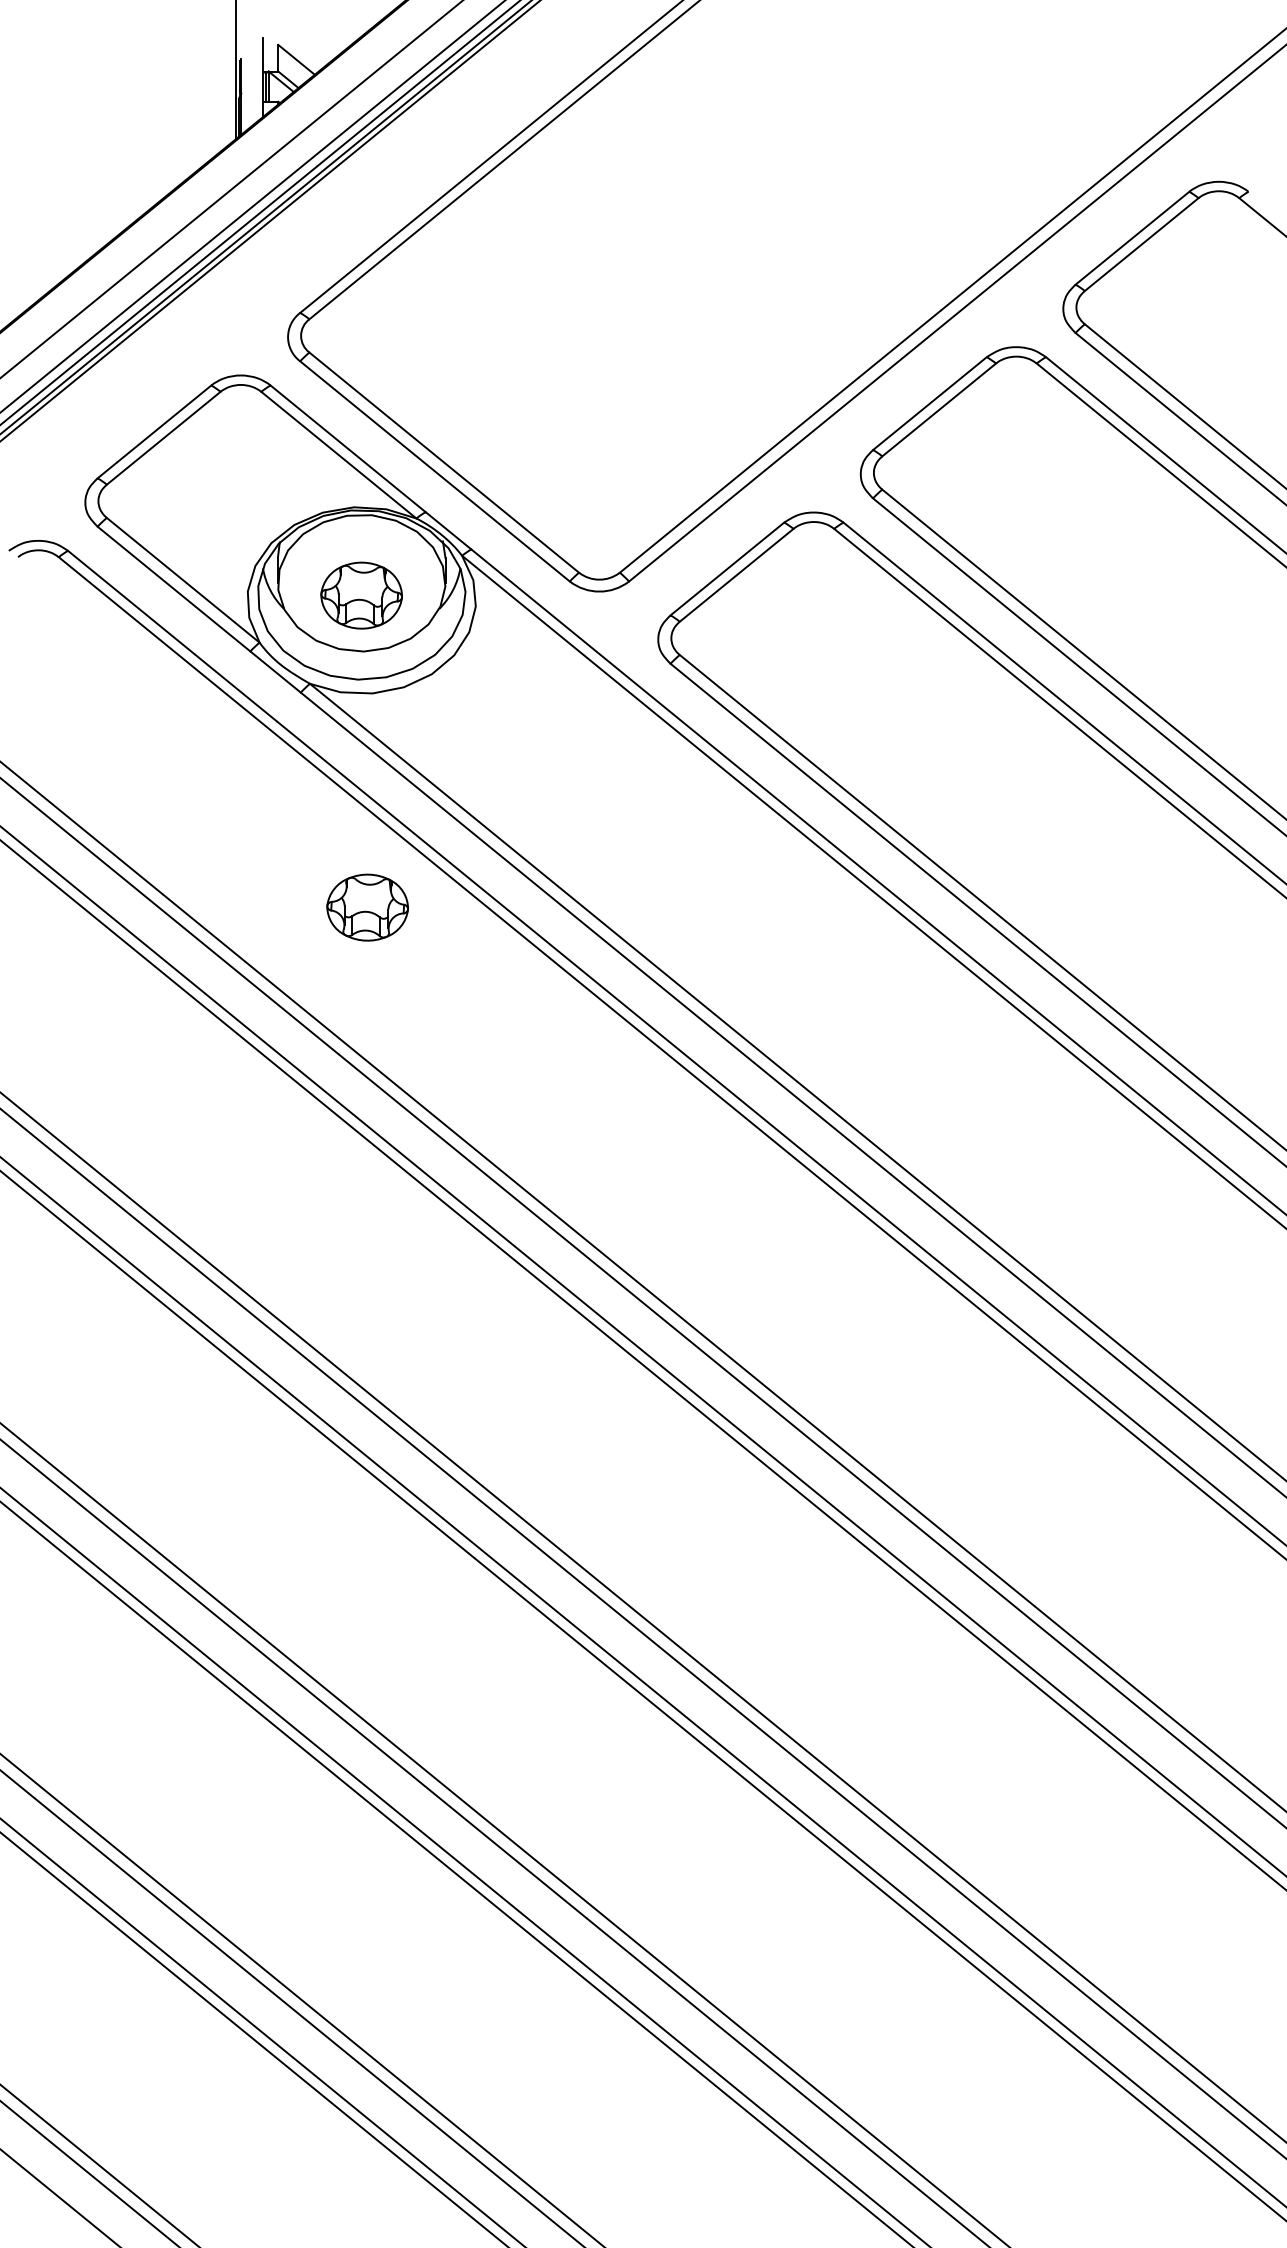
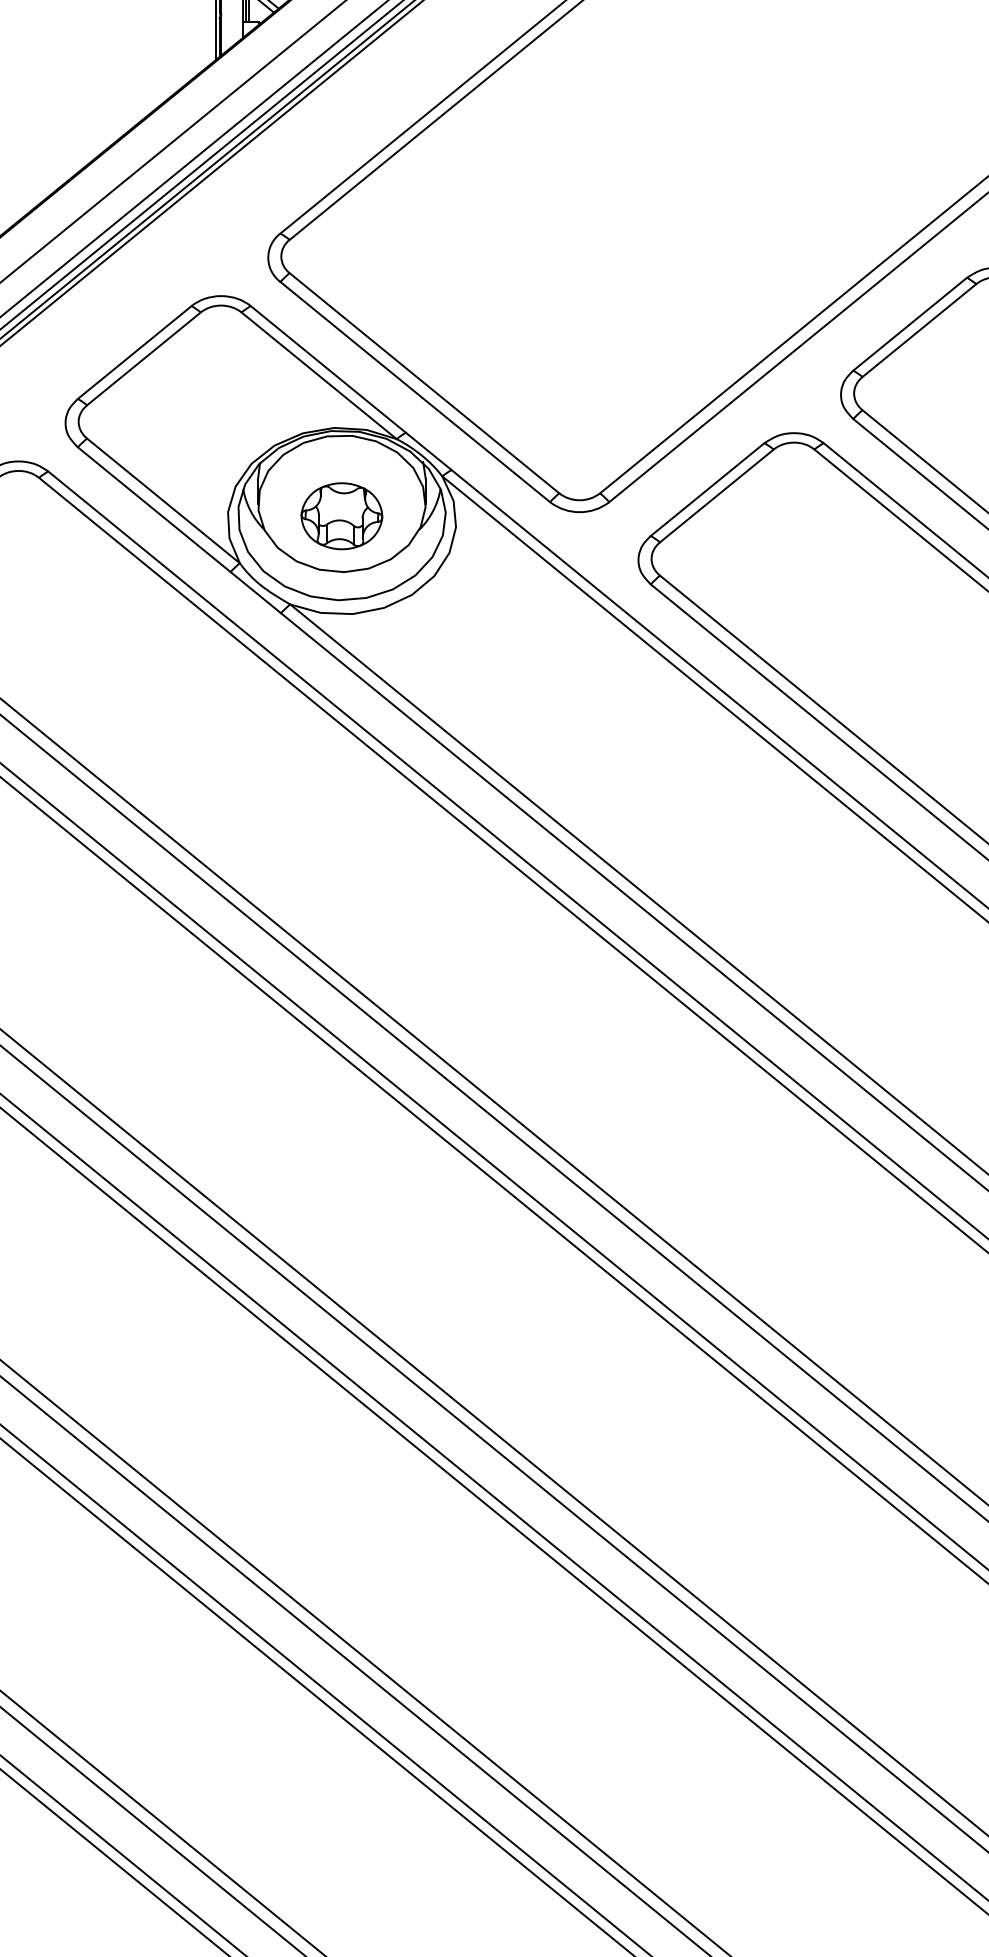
part: (367, 907) -> (347, 828), removed

